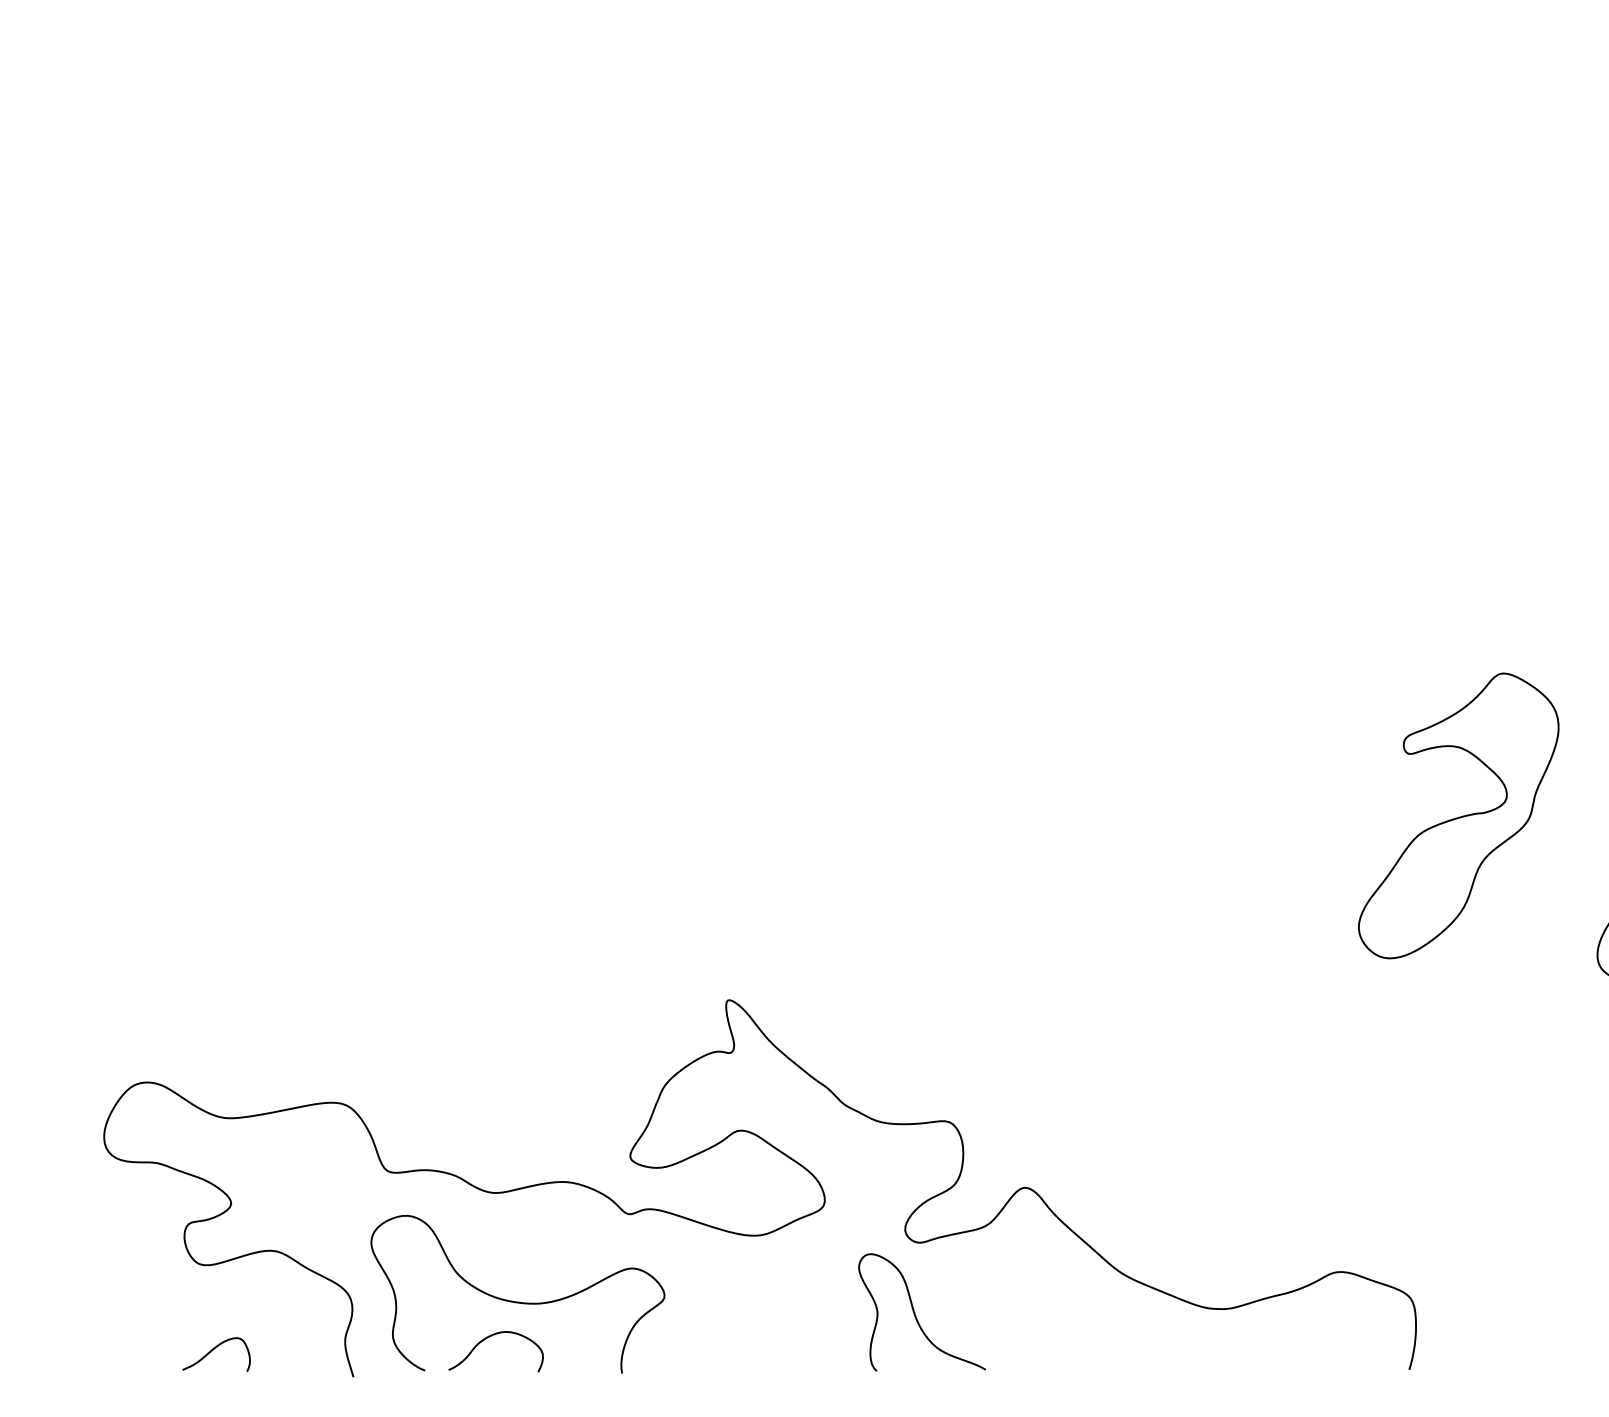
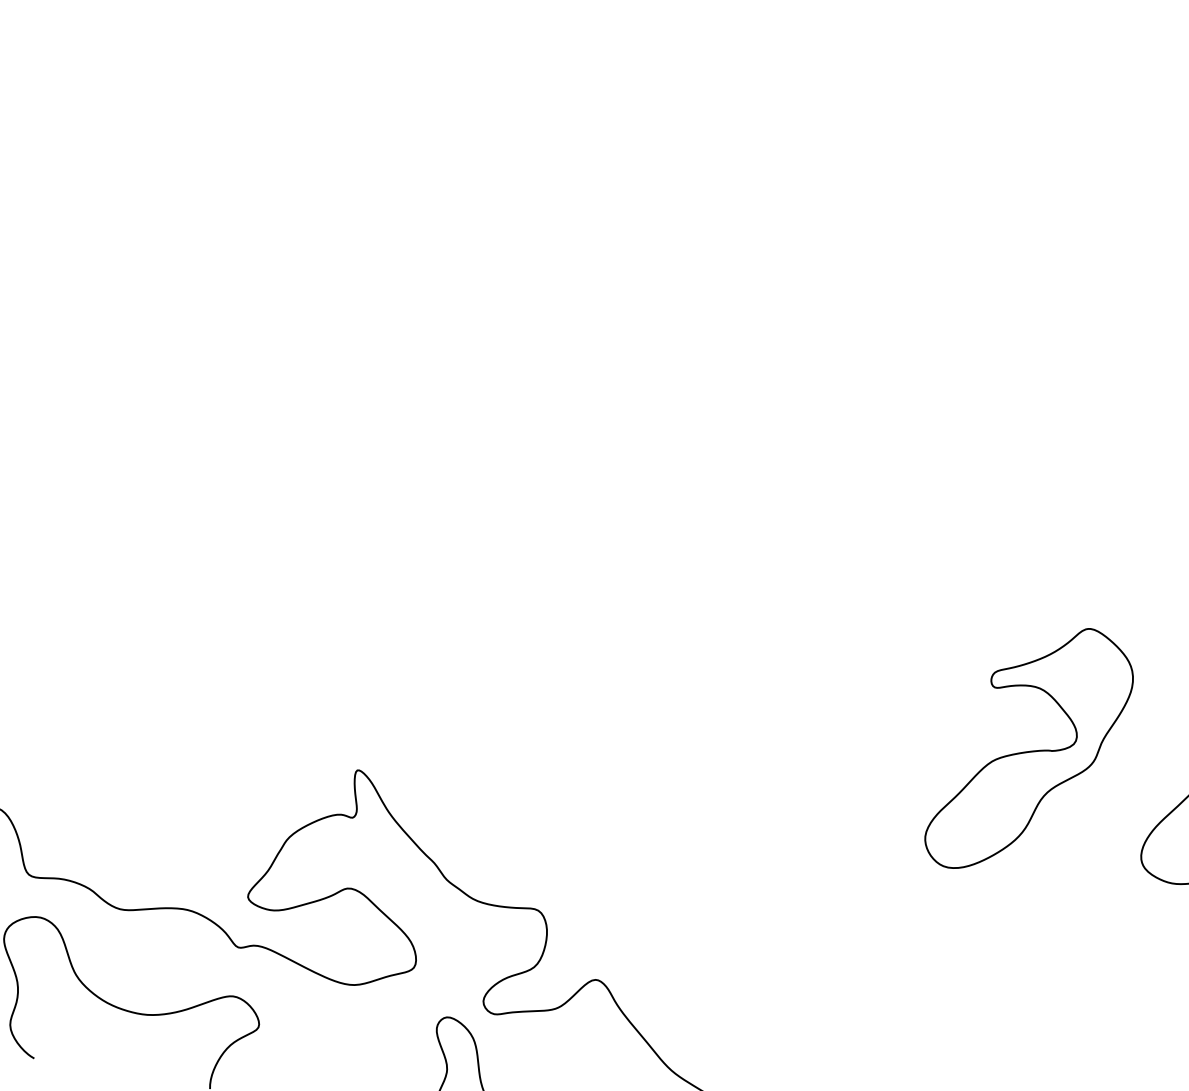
part: (1458, 815) -> (1030, 749), moved
curve: (486, 1339) -> (93, 1039), removed

